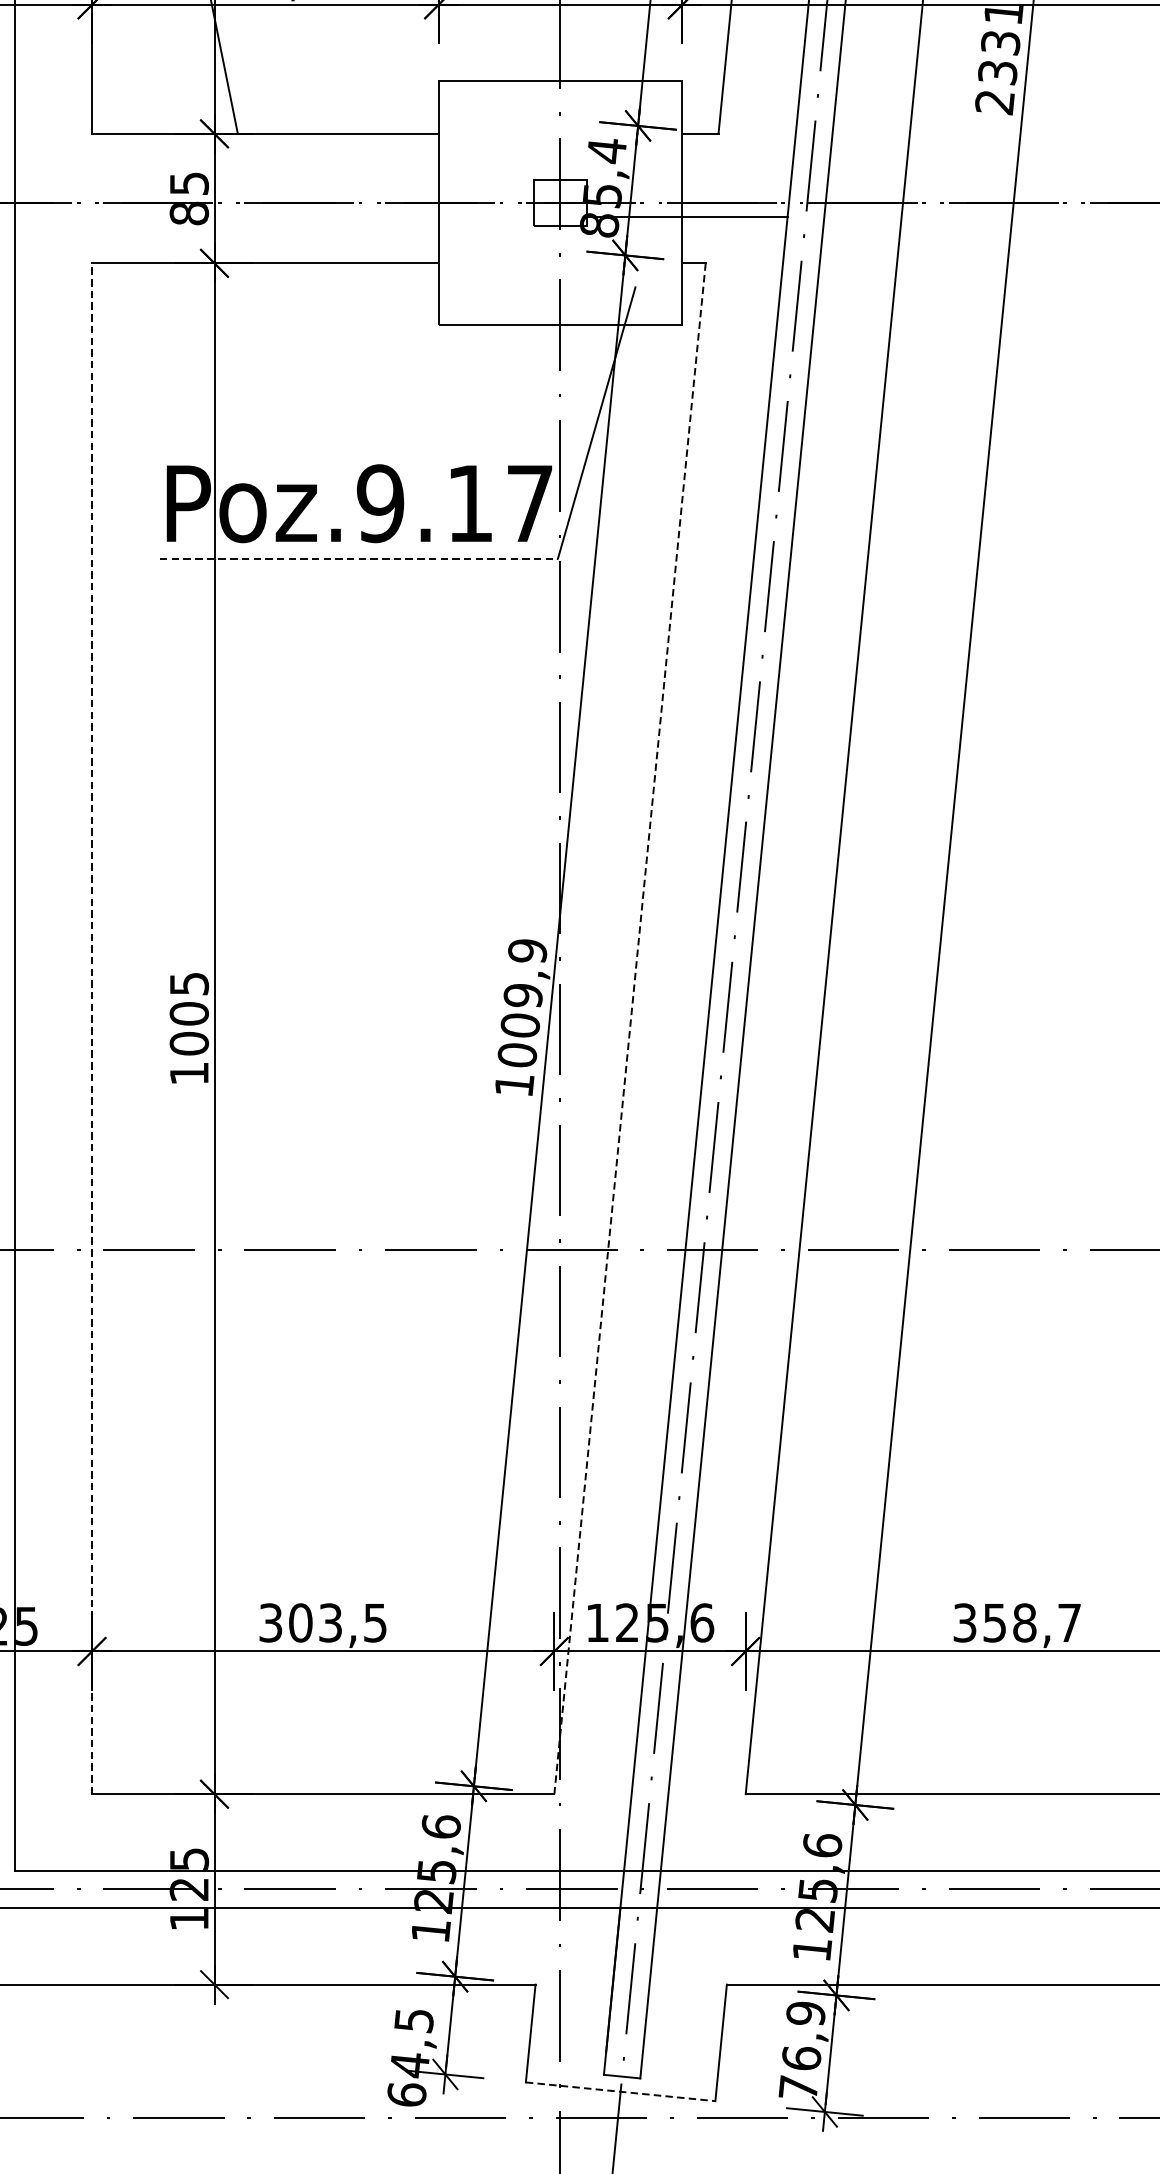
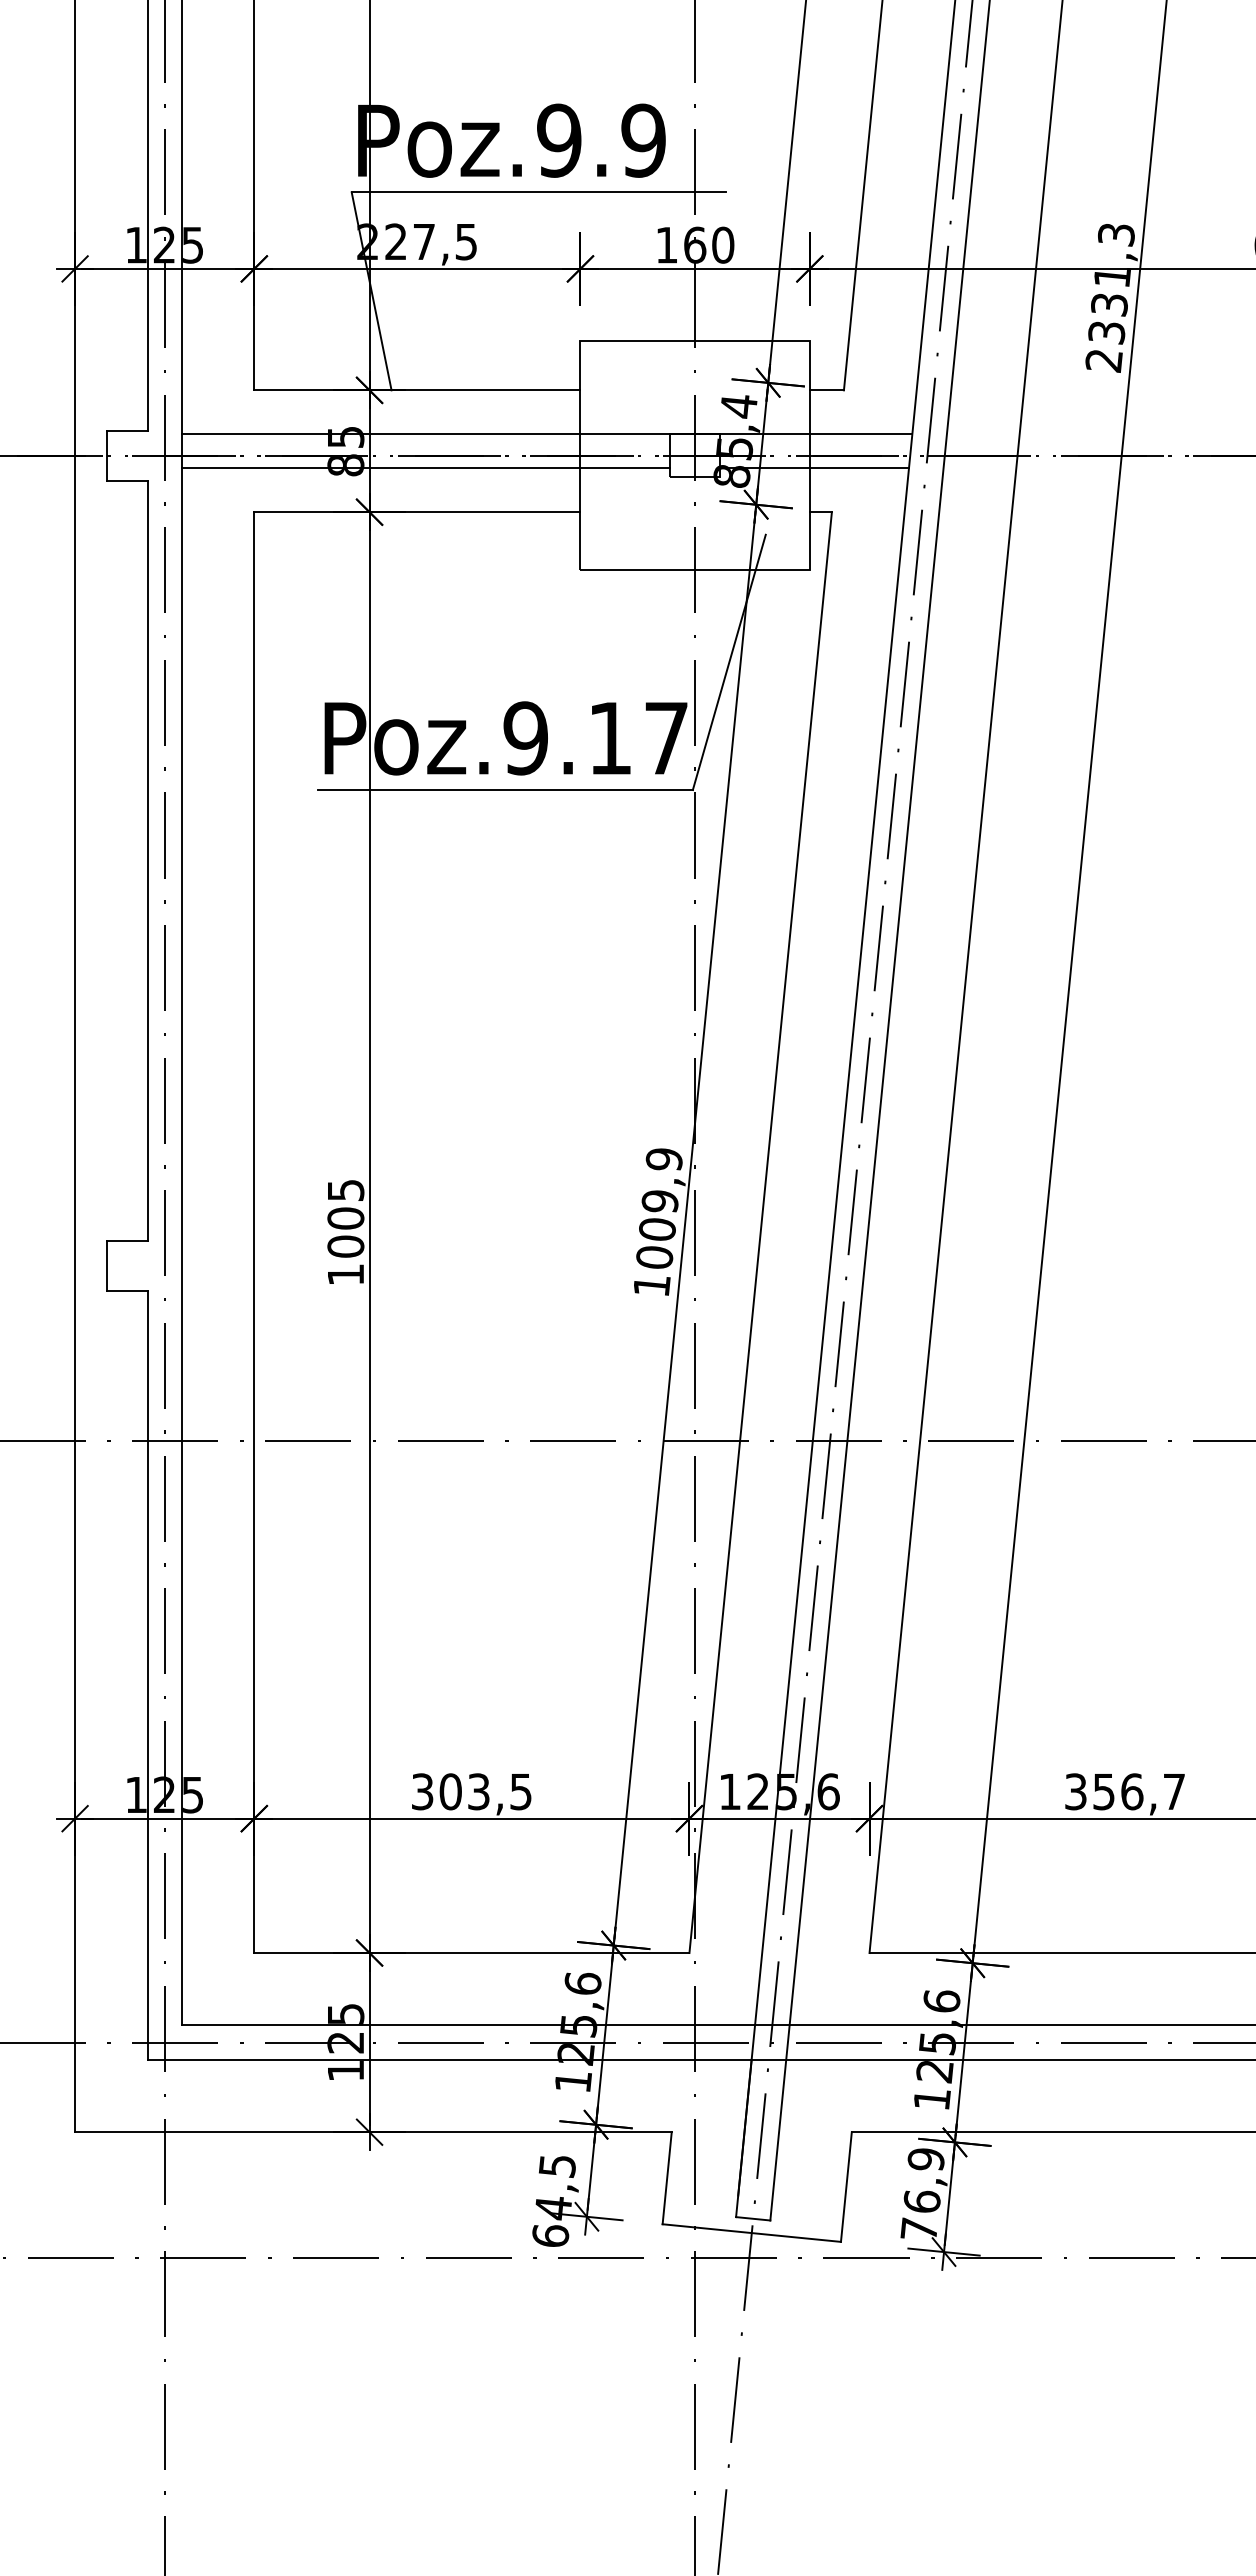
line: (402, 180) -> (546, 434), added
line: (273, 216) -> (425, 468), added
line: (359, 559) -> (506, 790), dashed -> solid
line: (92, 1028) -> (254, 1232), dashed -> solid
line: (629, 1028) -> (760, 1232), dashed -> solid
text: (1025, 1622) -> (1132, 1791), 358,7 -> 356,7
line: (620, 2092) -> (751, 2233), dashed -> solid

